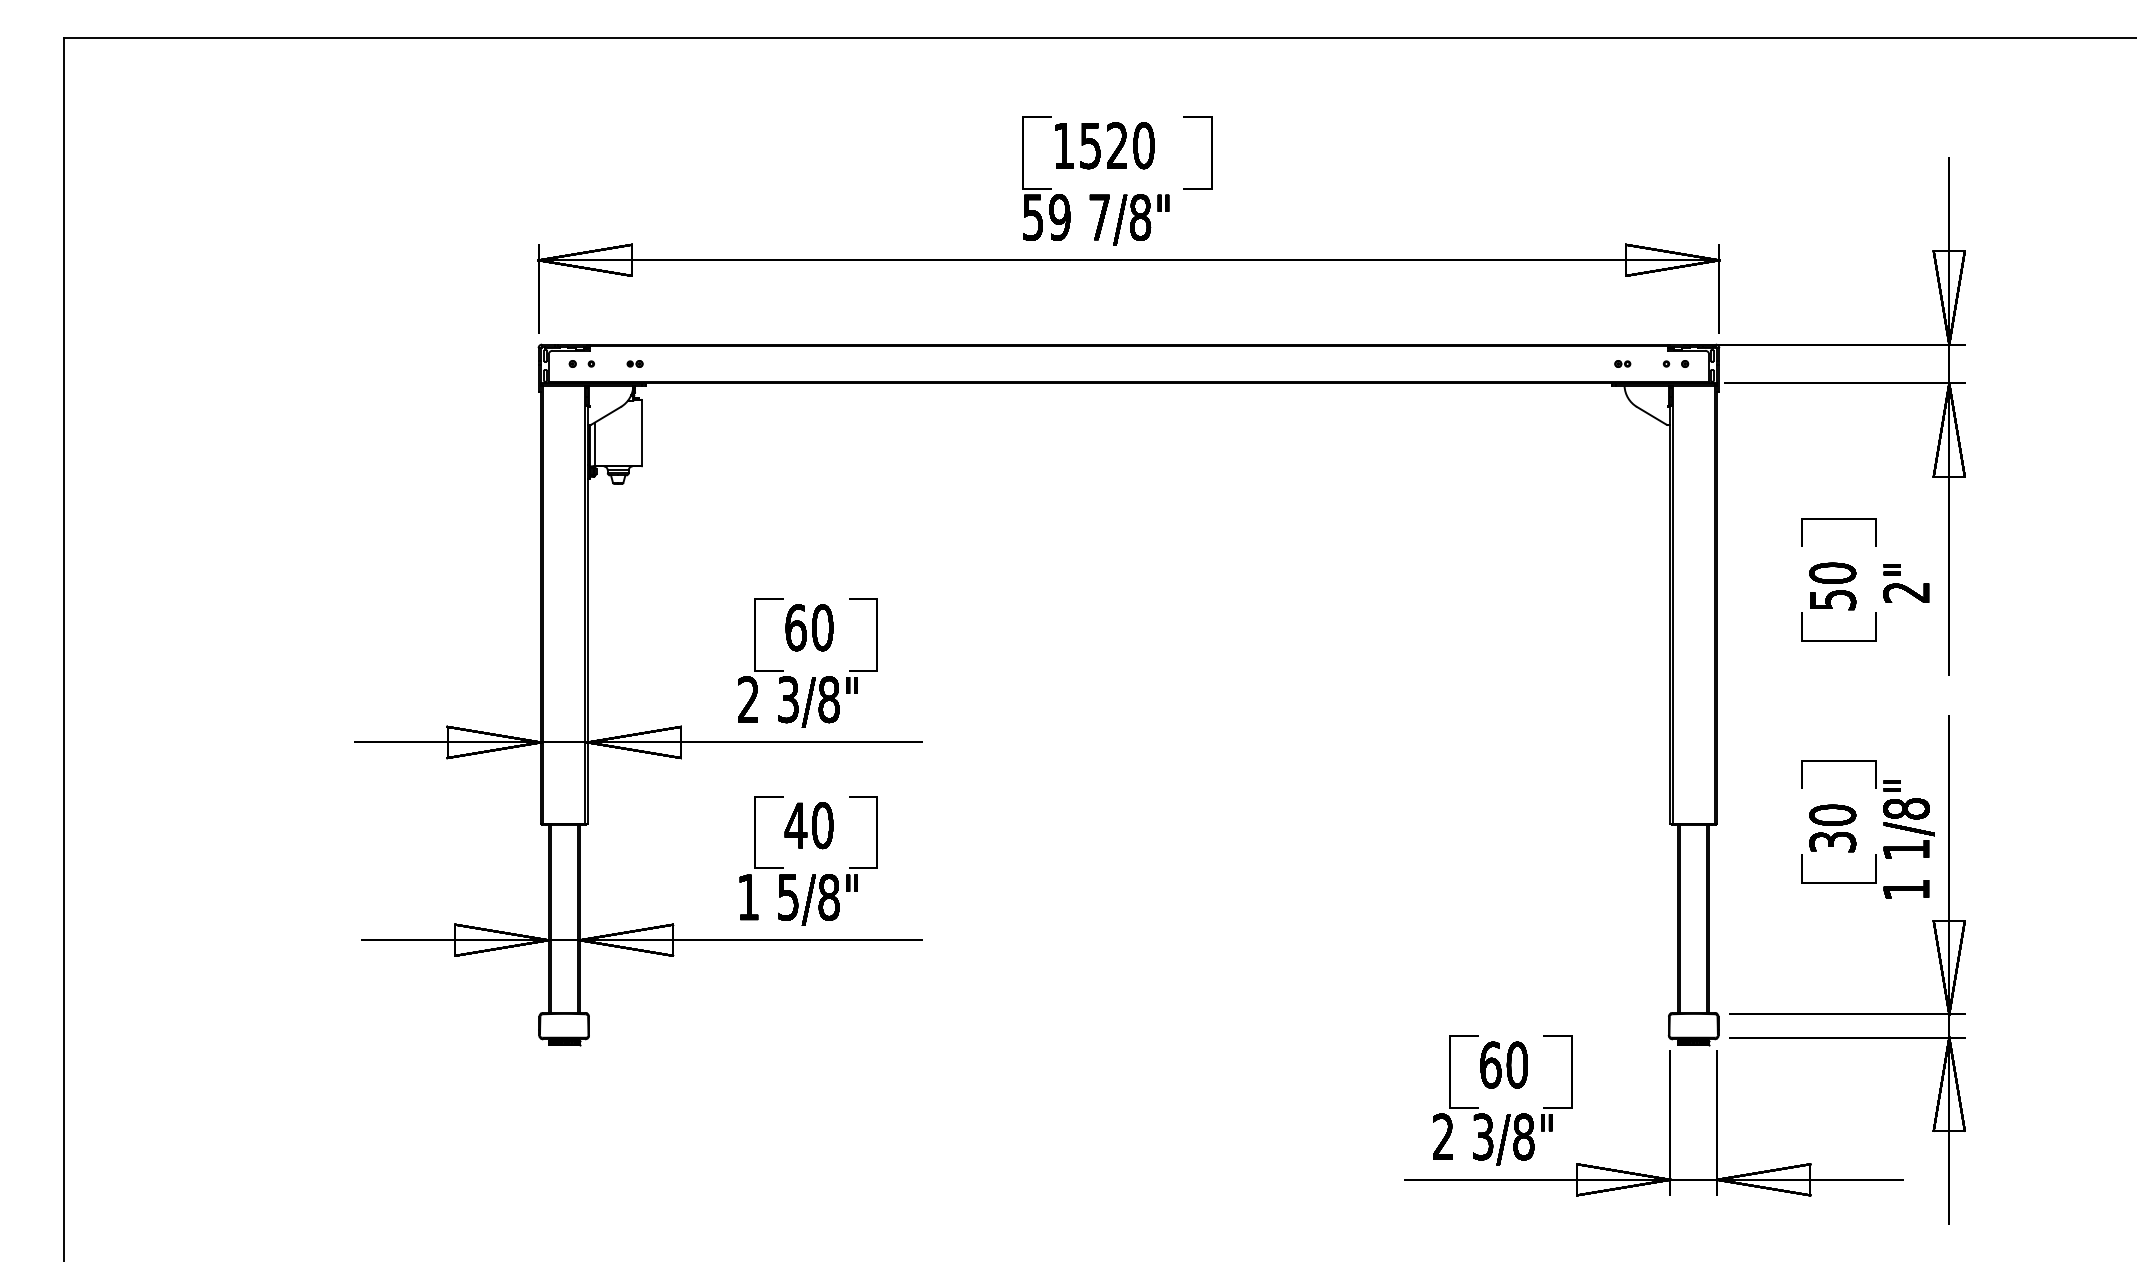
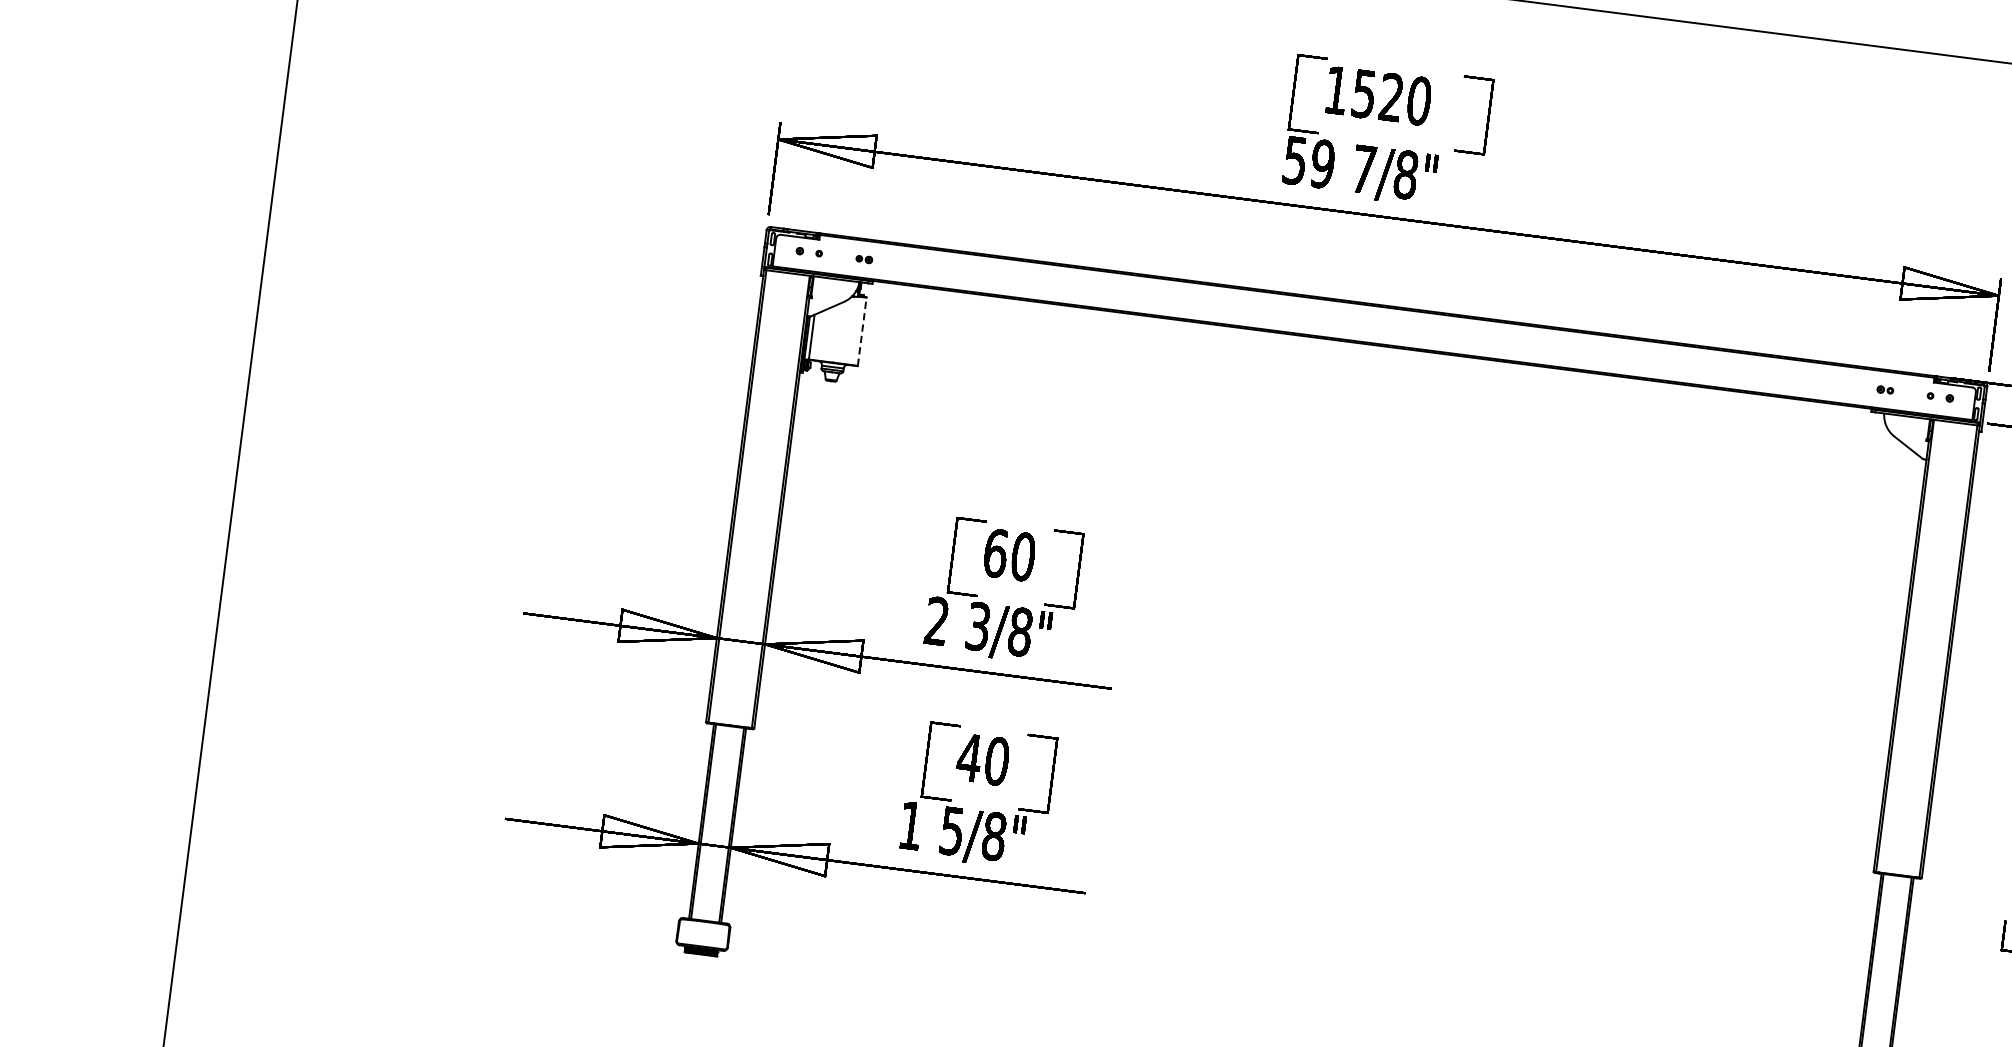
line: (641, 433) -> (861, 332), solid -> dashed

